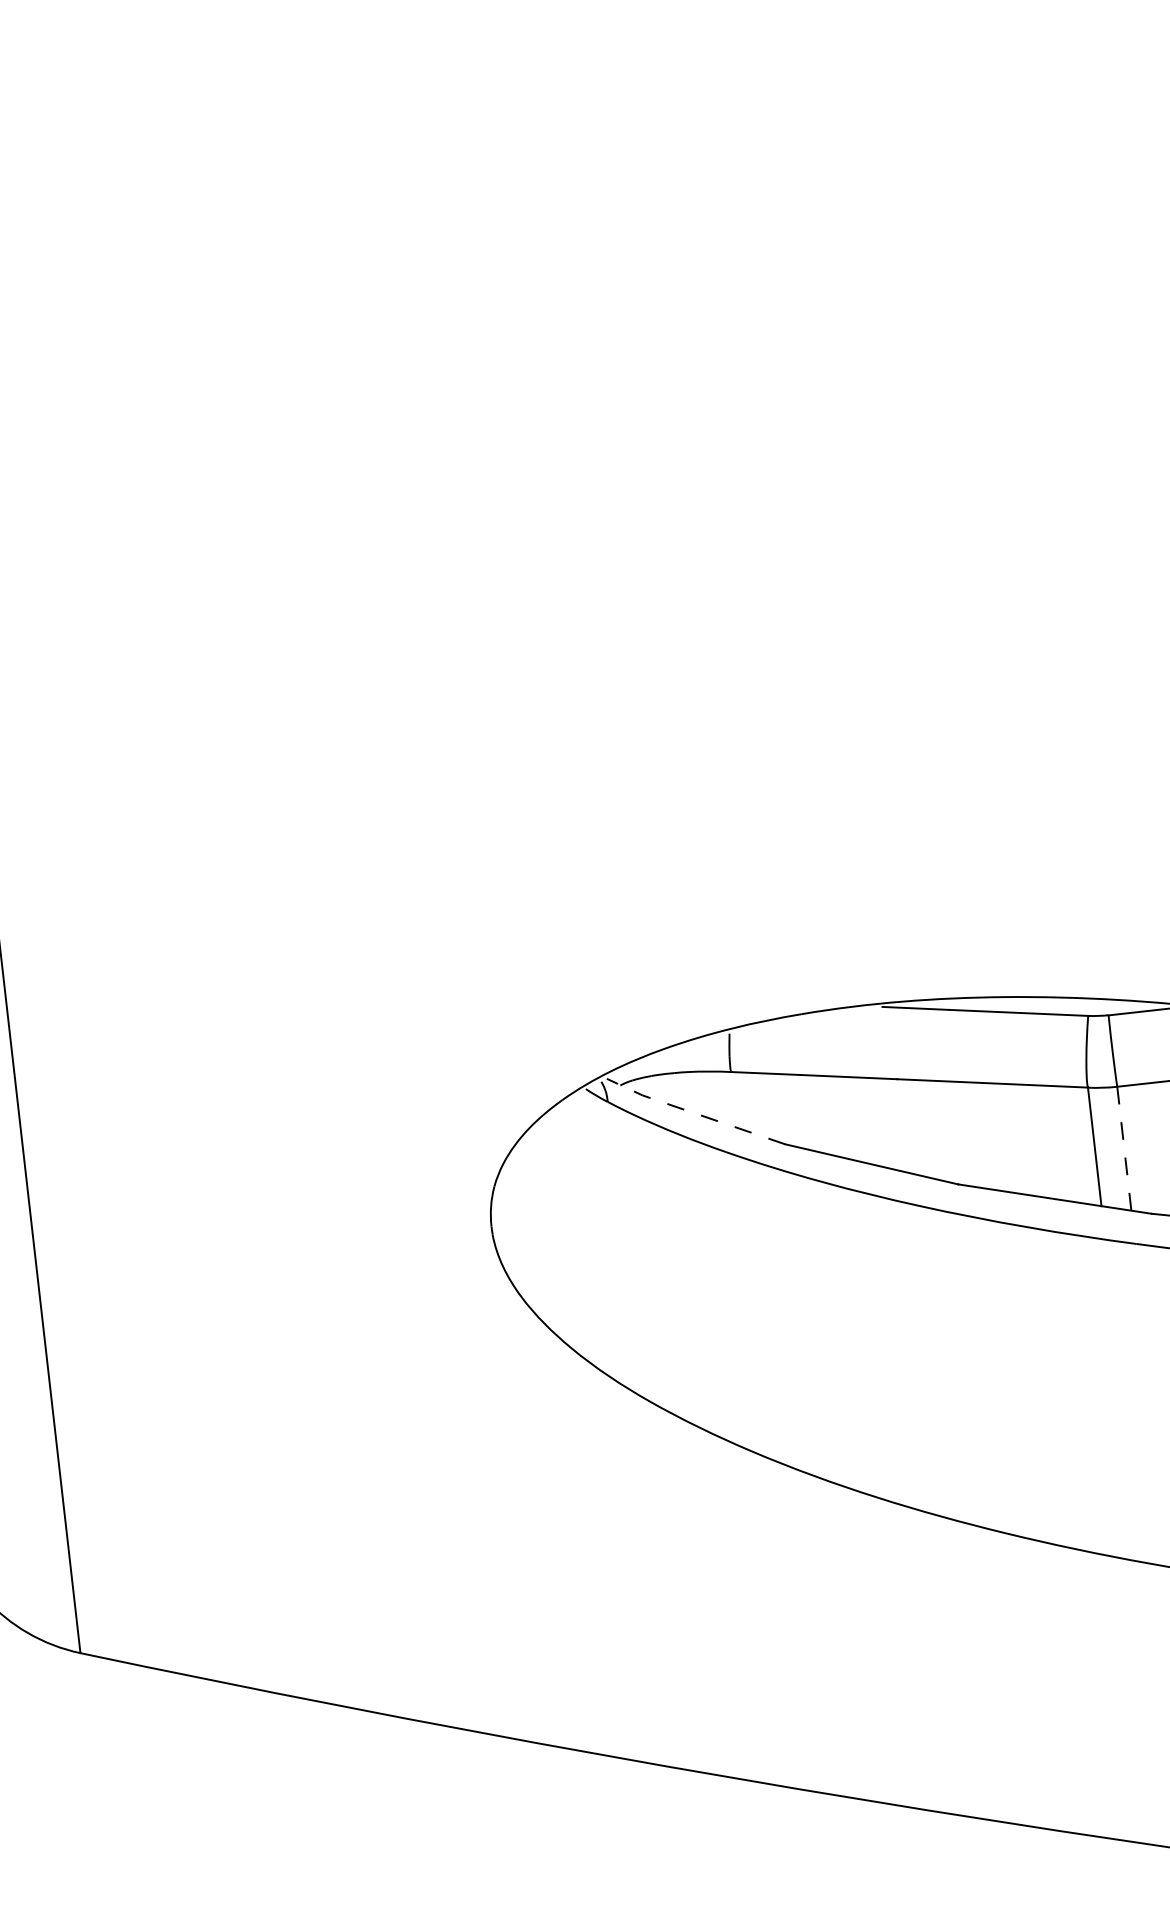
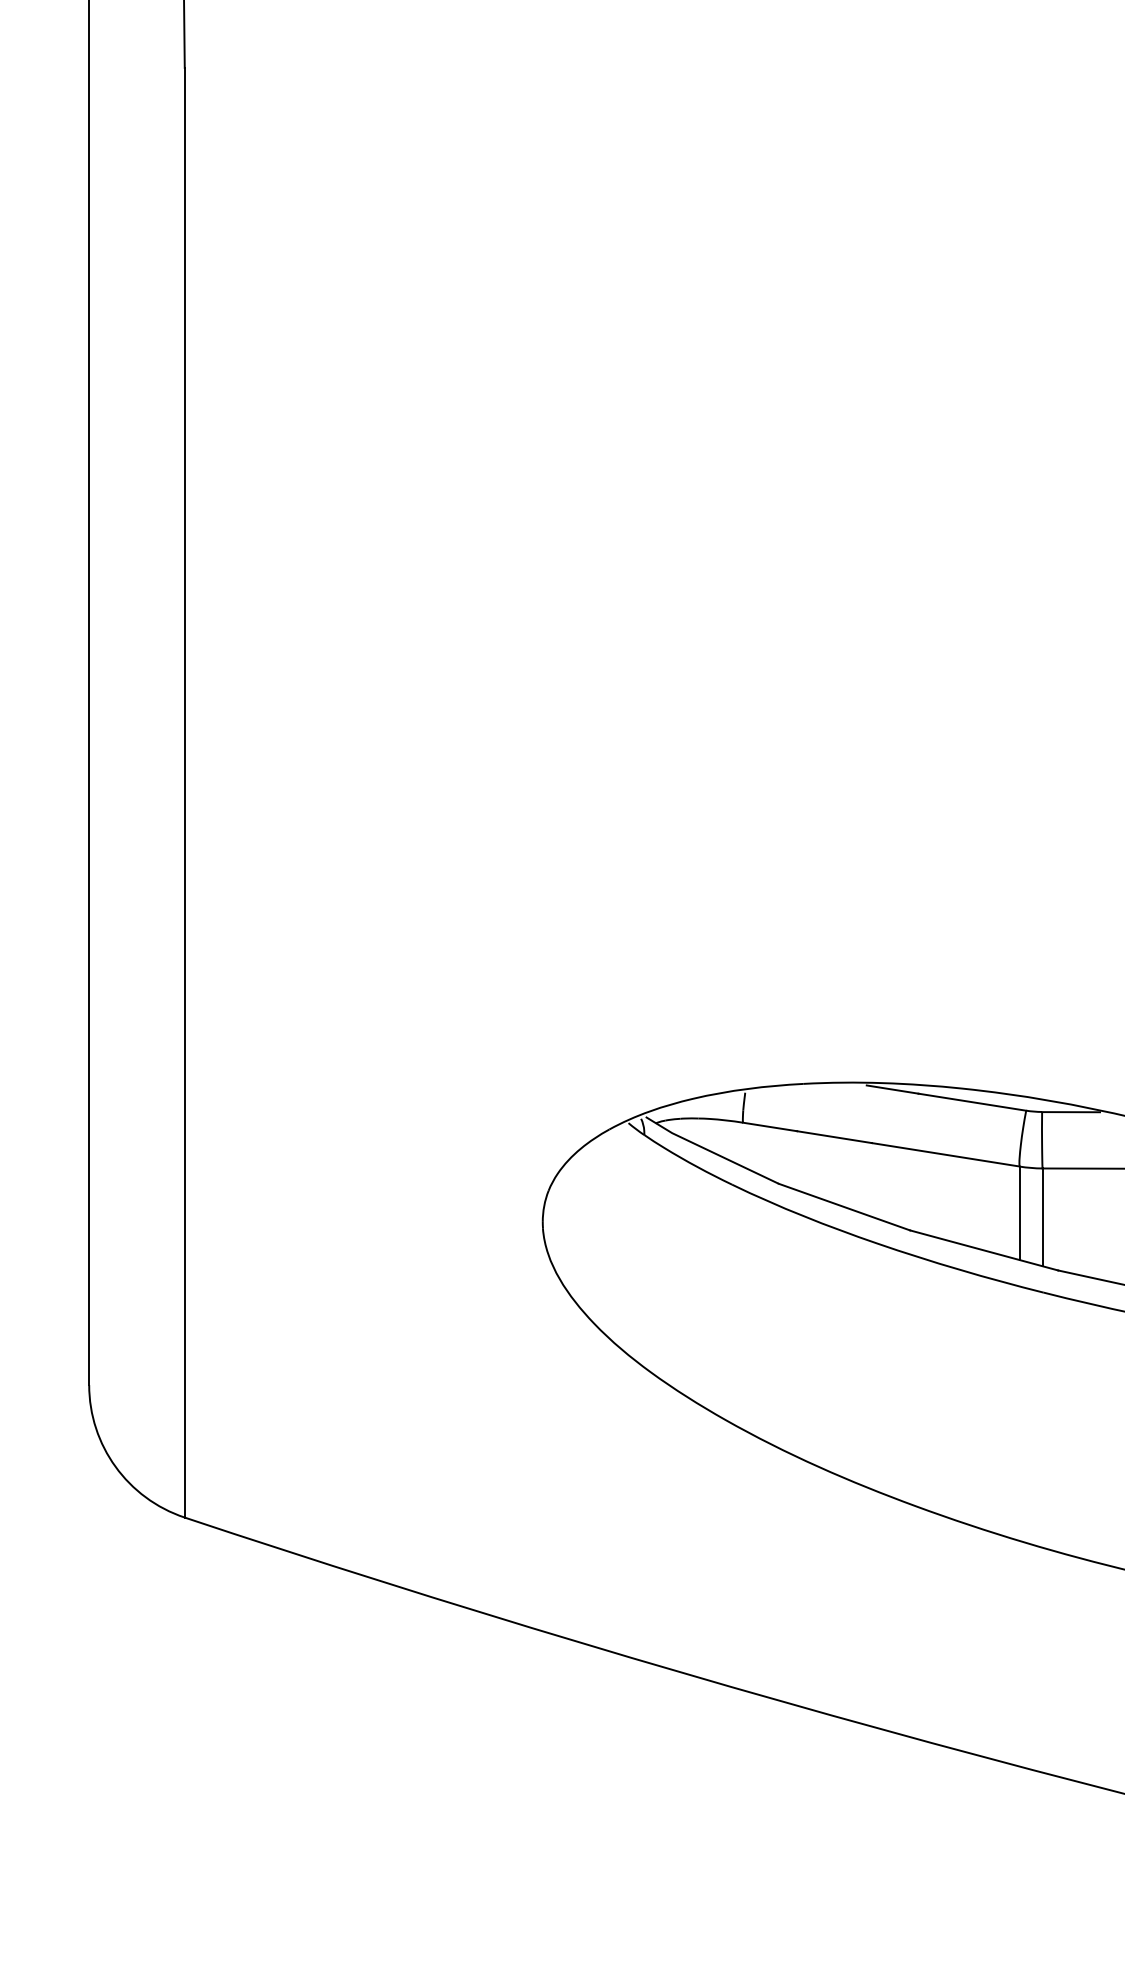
line: (693, 1113) -> (710, 1151), dashed -> solid
line: (1124, 1148) -> (1042, 1217), dashed -> solid

